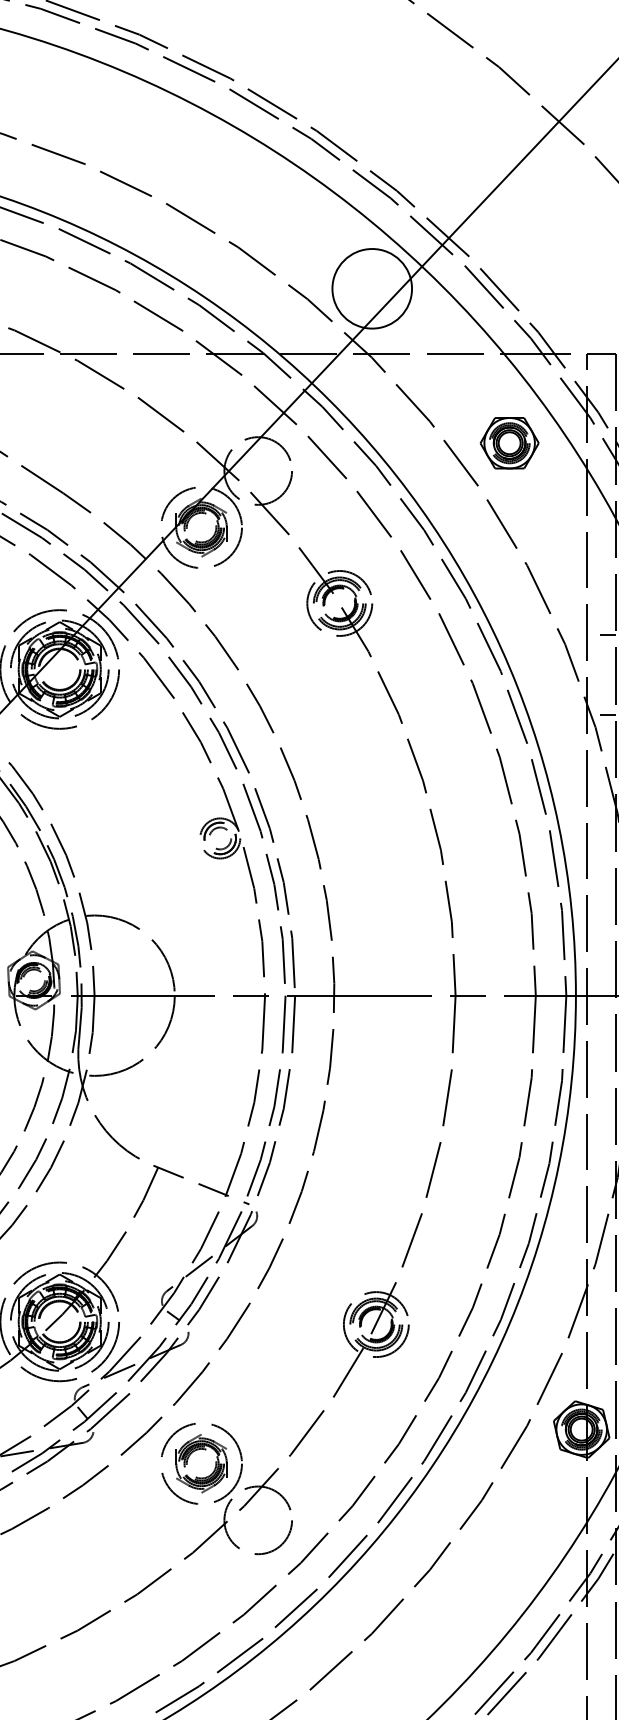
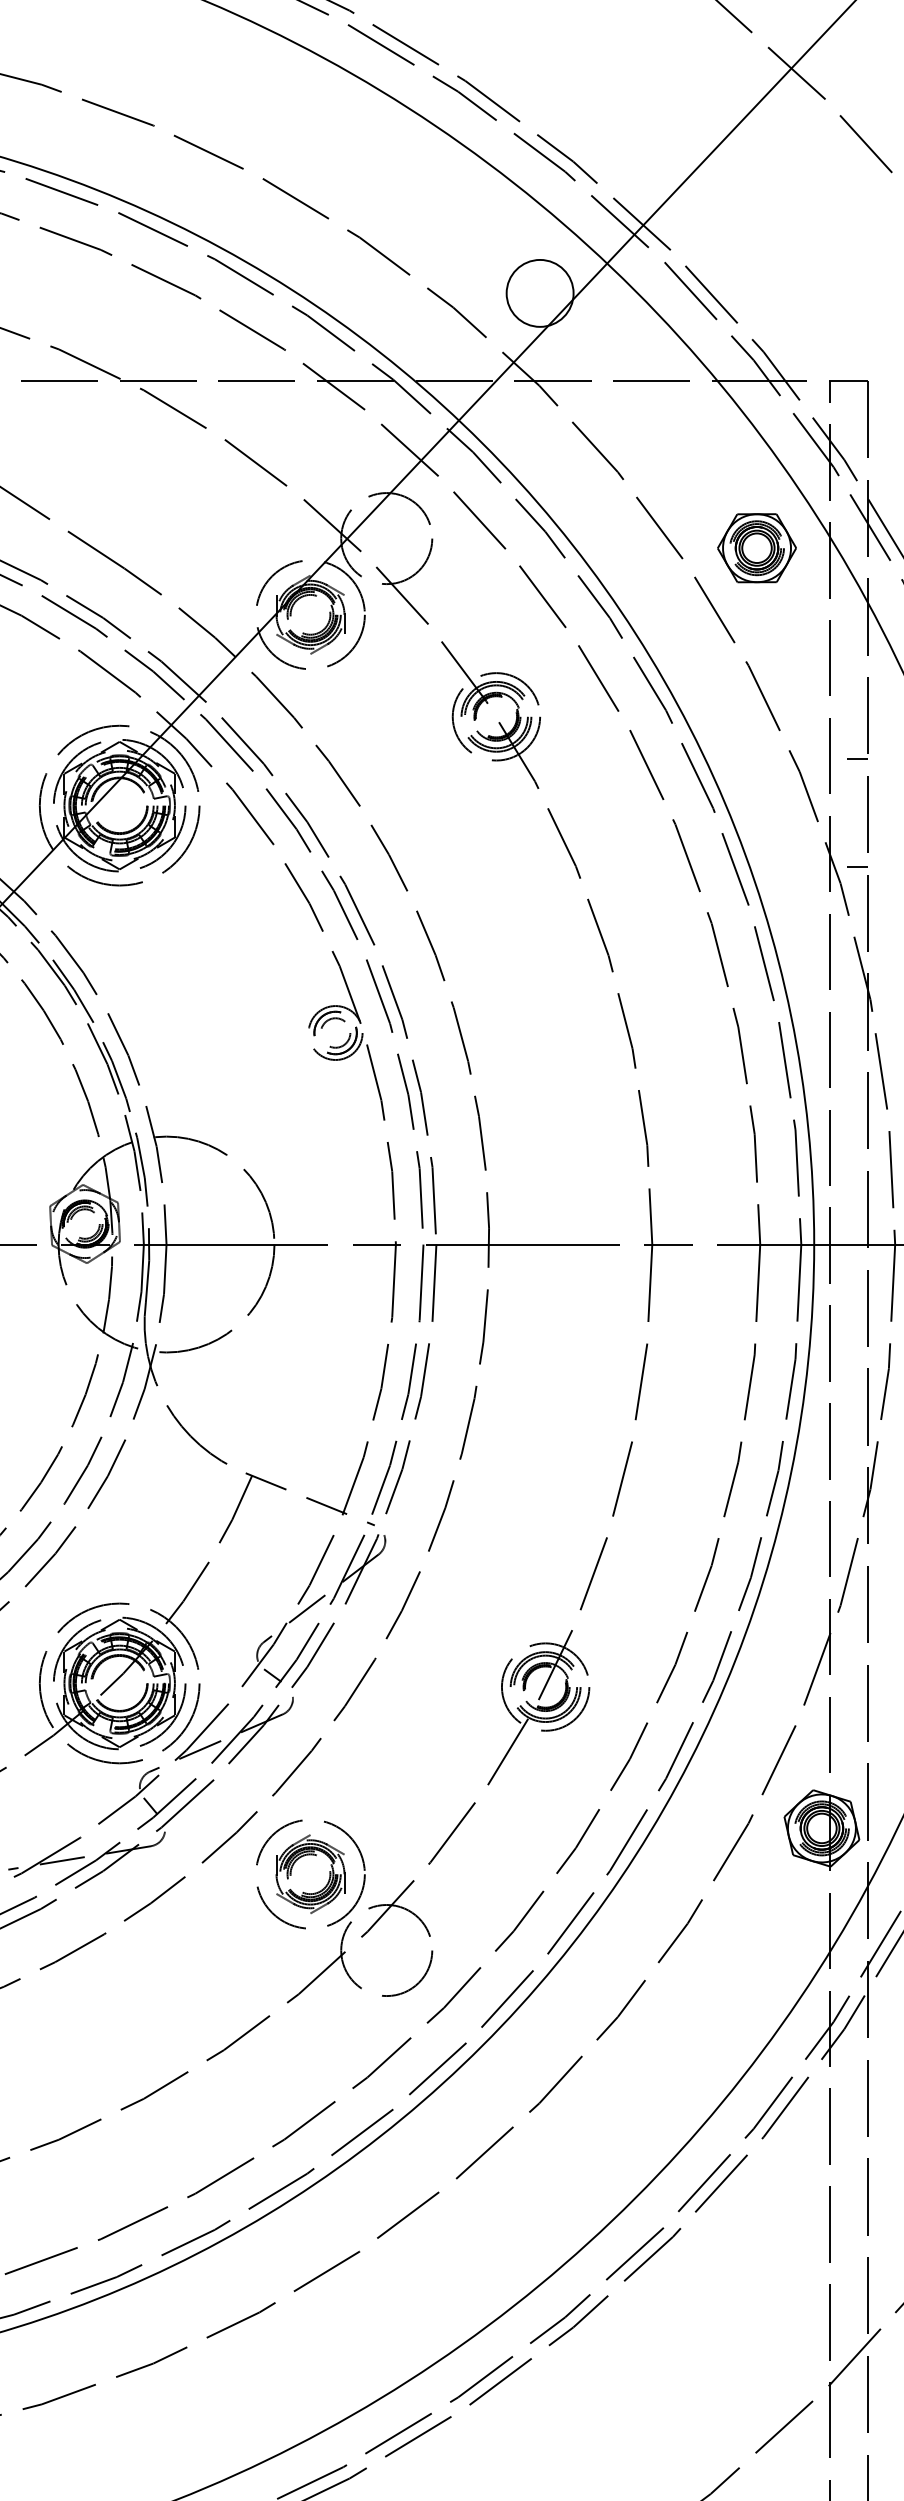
circle: (371, 288) -> (539, 292), size x0.62
part: (509, 443) -> (756, 548), moved

